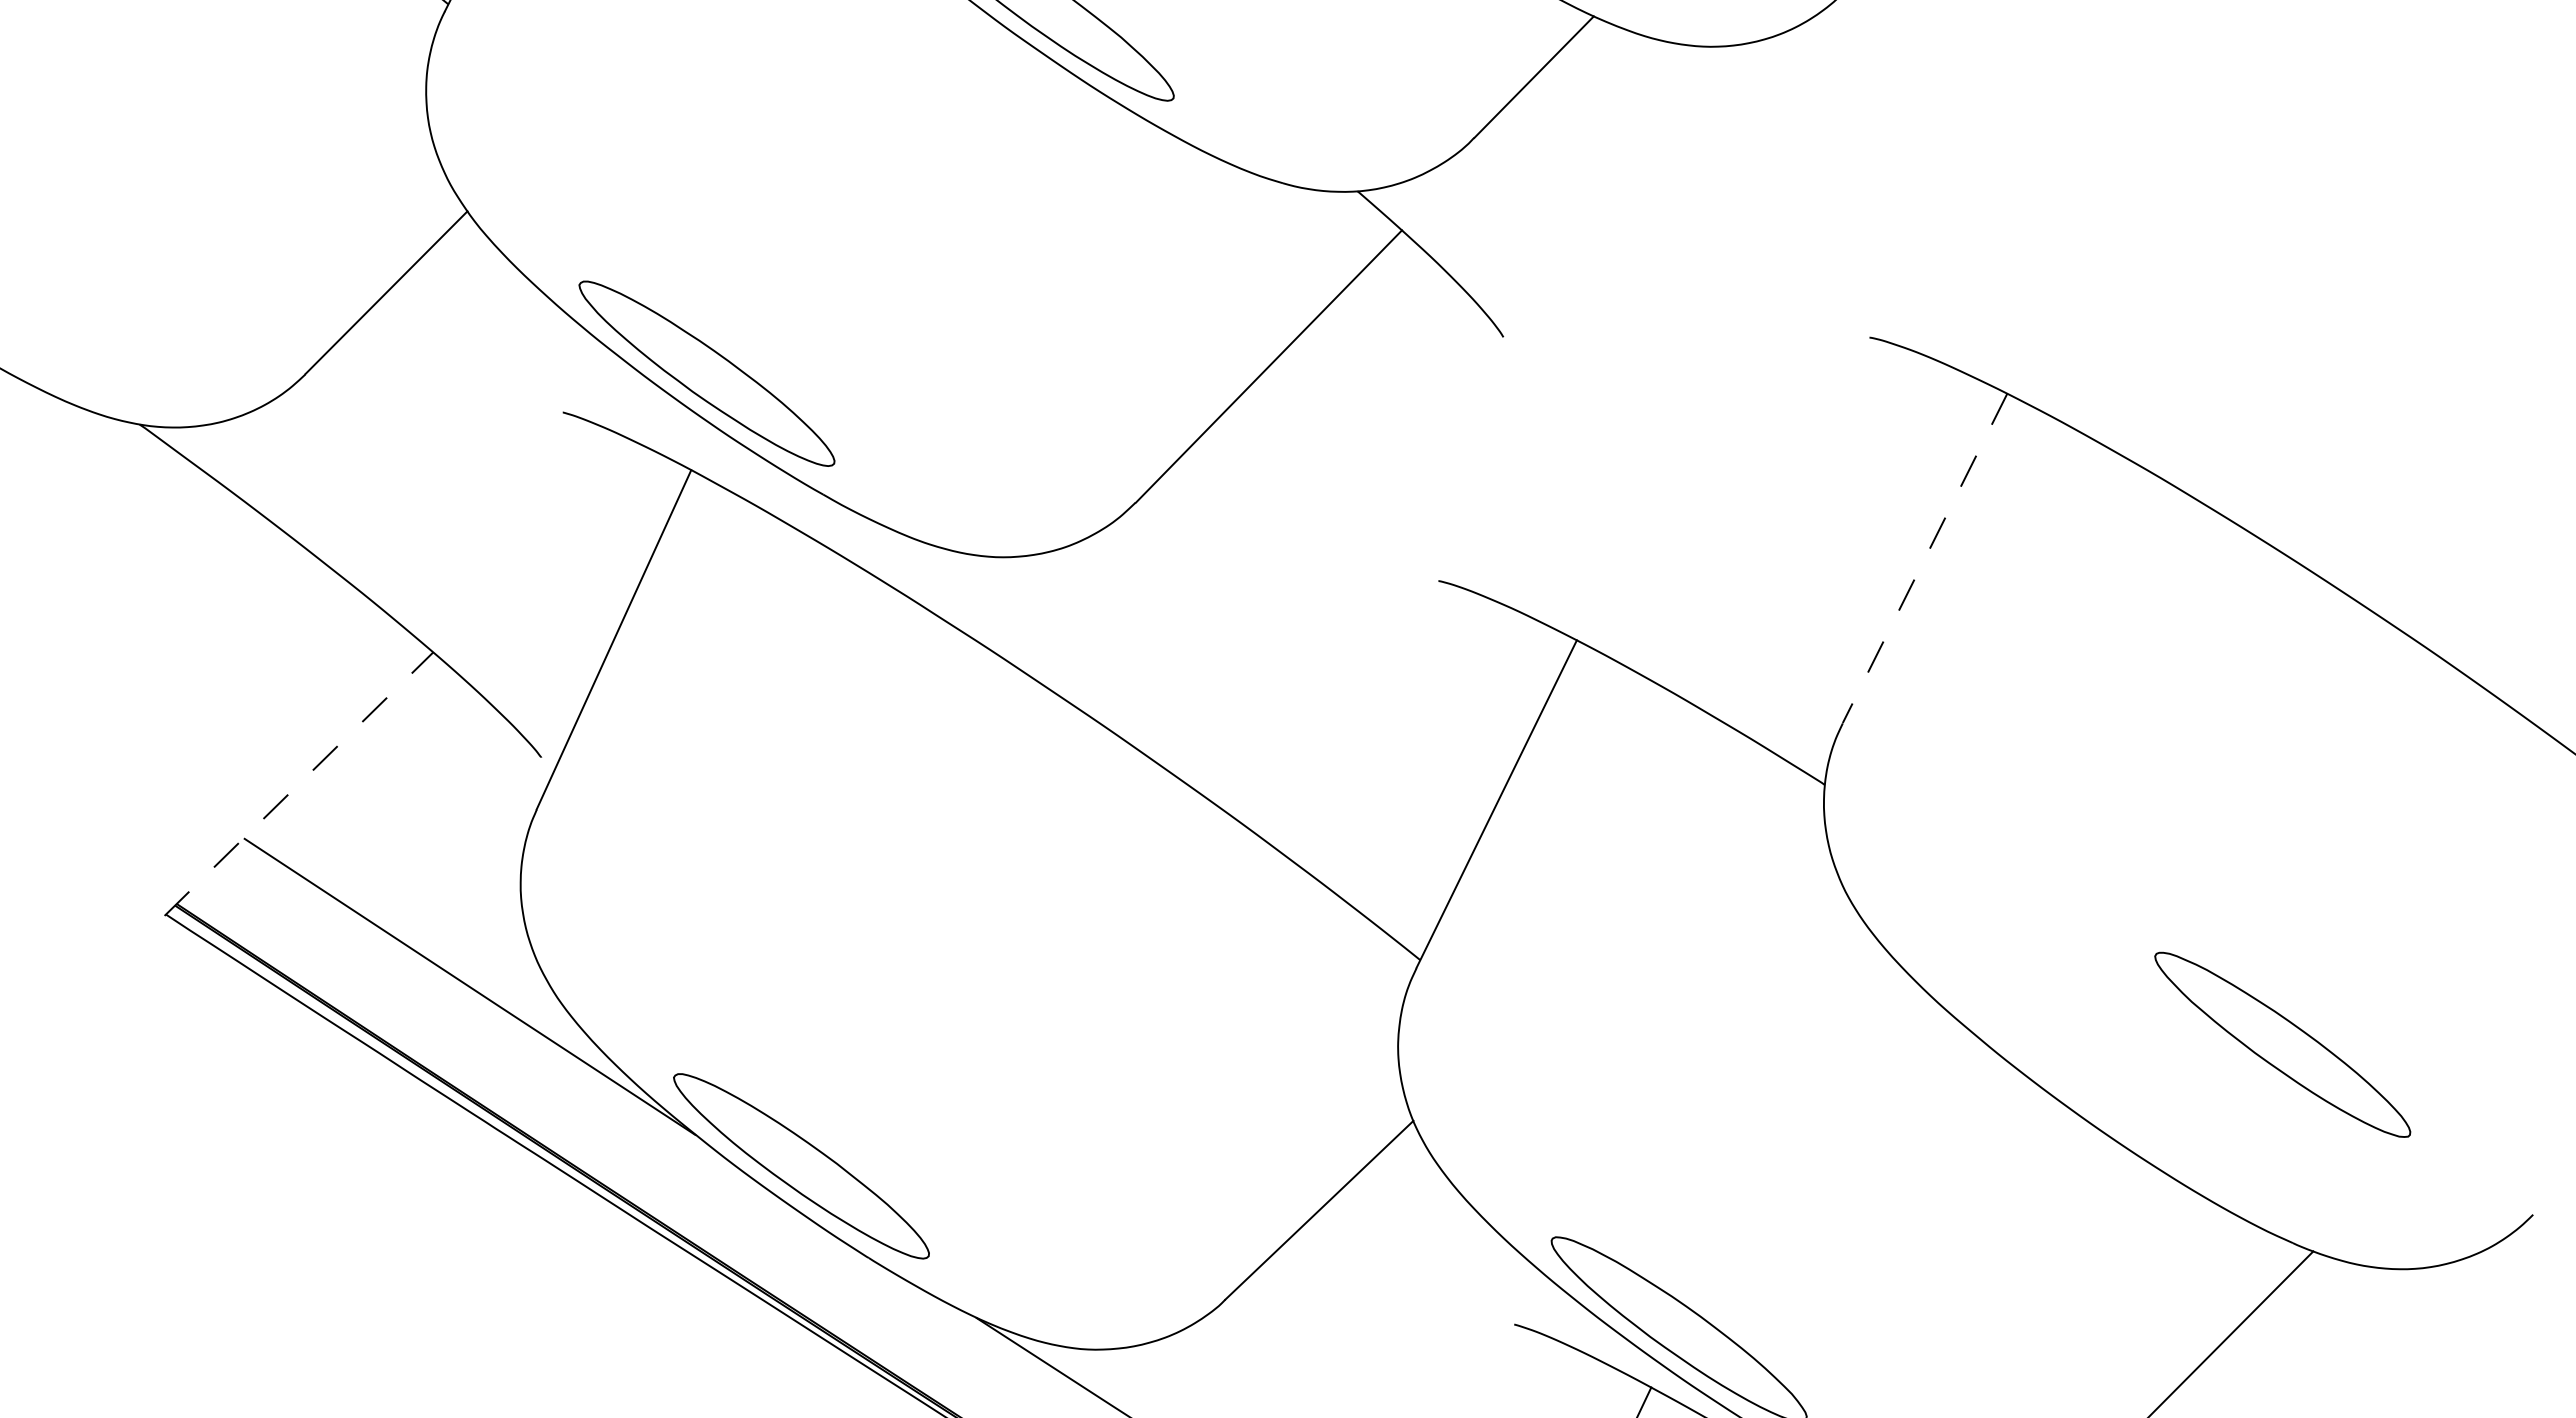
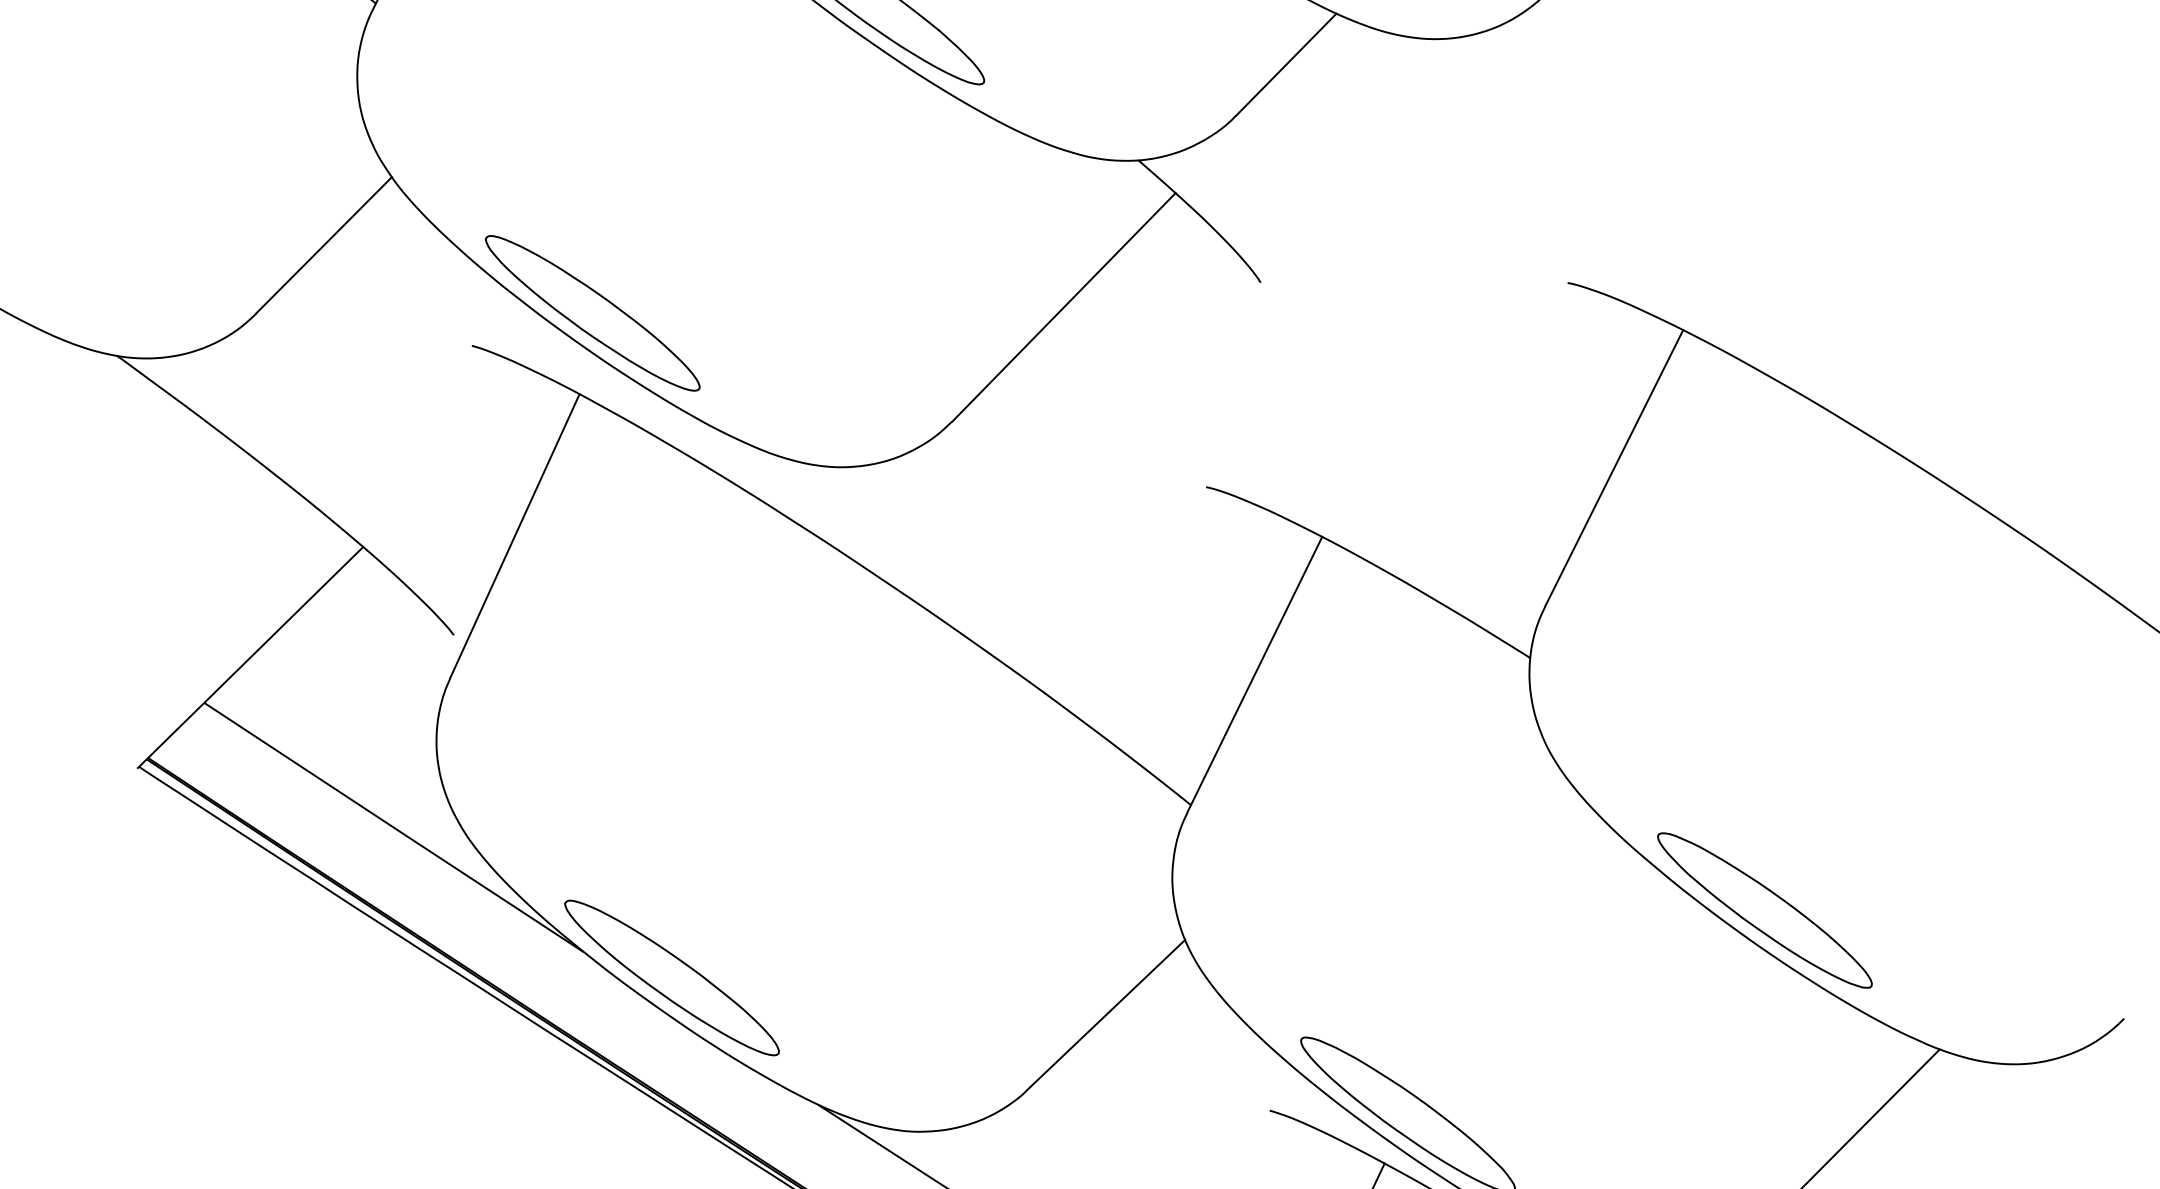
line: (1924, 558) -> (1613, 468), dashed -> solid
line: (299, 783) -> (251, 656), dashed -> solid
part: (2282, 1044) -> (1764, 910), moved

